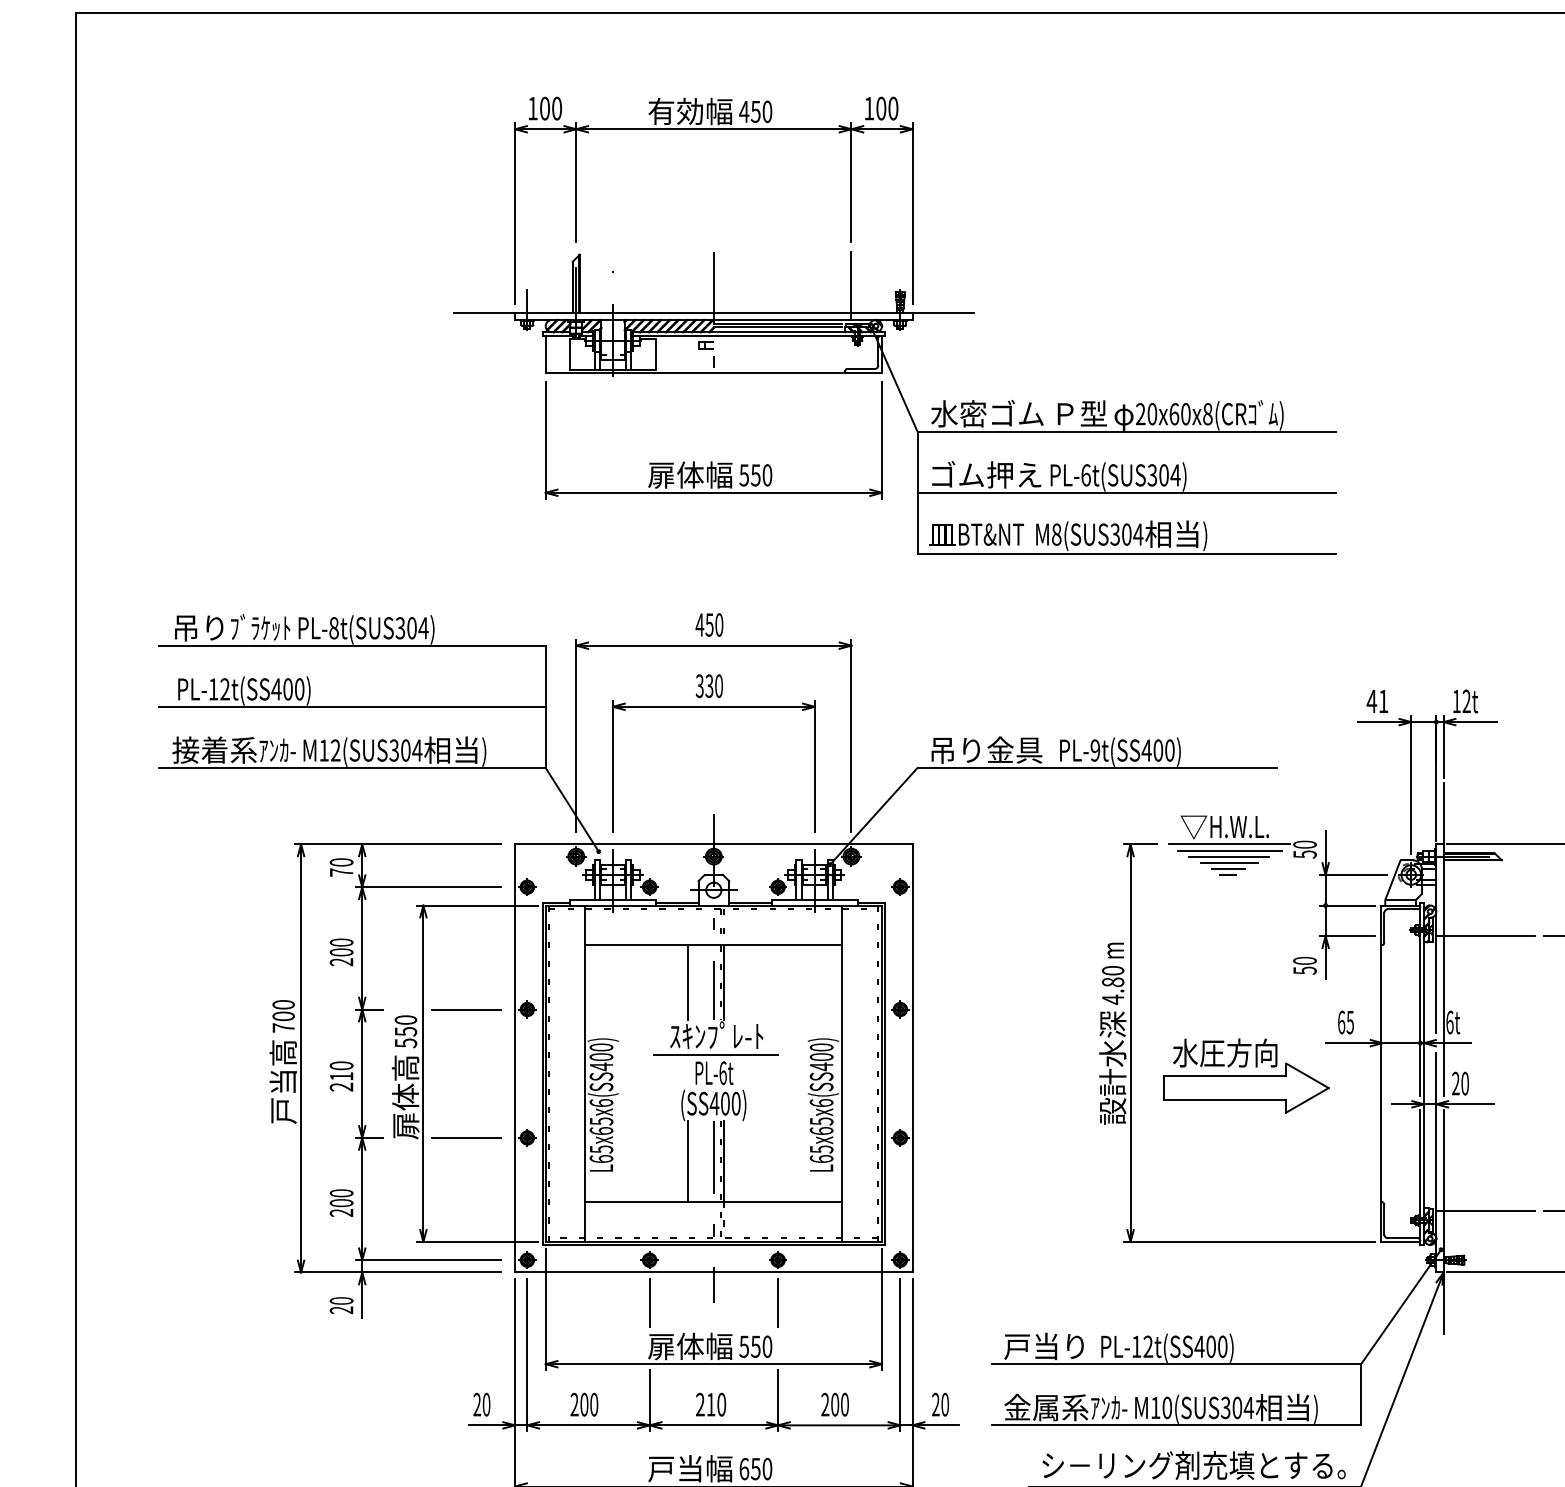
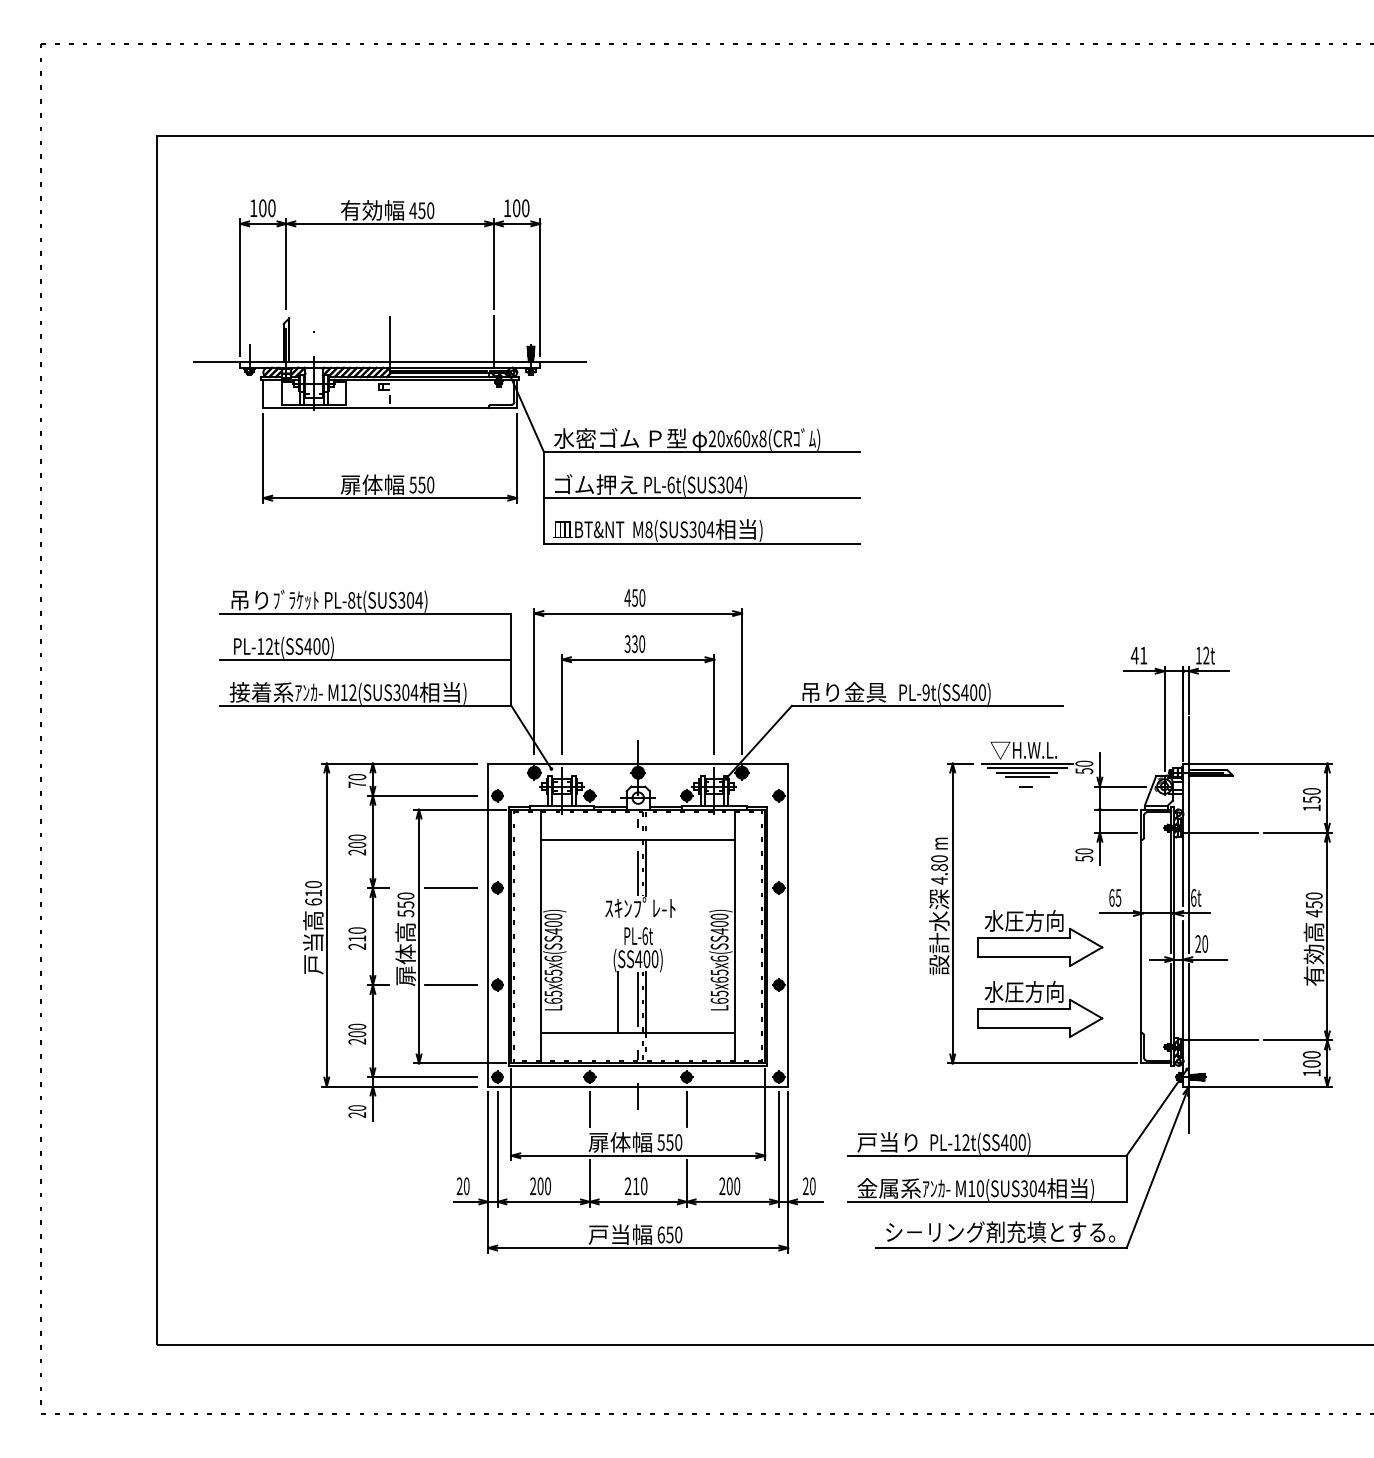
part: (894, 324) -> (526, 371), moved
line: (1228, 868) -> (1026, 781), removed
line: (687, 982) -> (618, 867), removed
text: (283, 1021) -> (313, 897), 700 -> 610
line: (715, 1055) -> (639, 922), removed
part: (1246, 1170) -> (1040, 1009), added

